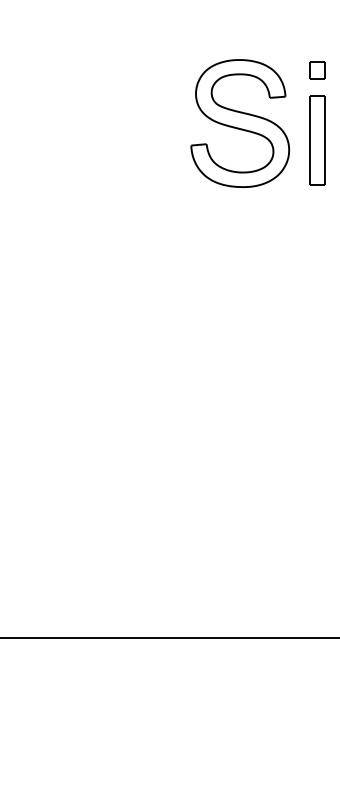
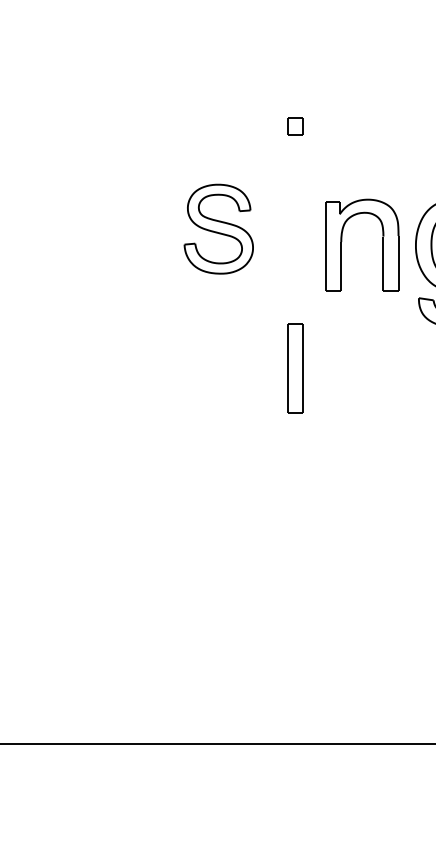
part: (316, 70) -> (295, 126), moved
part: (239, 122) -> (218, 228), size x0.7
part: (316, 140) -> (295, 368), moved

